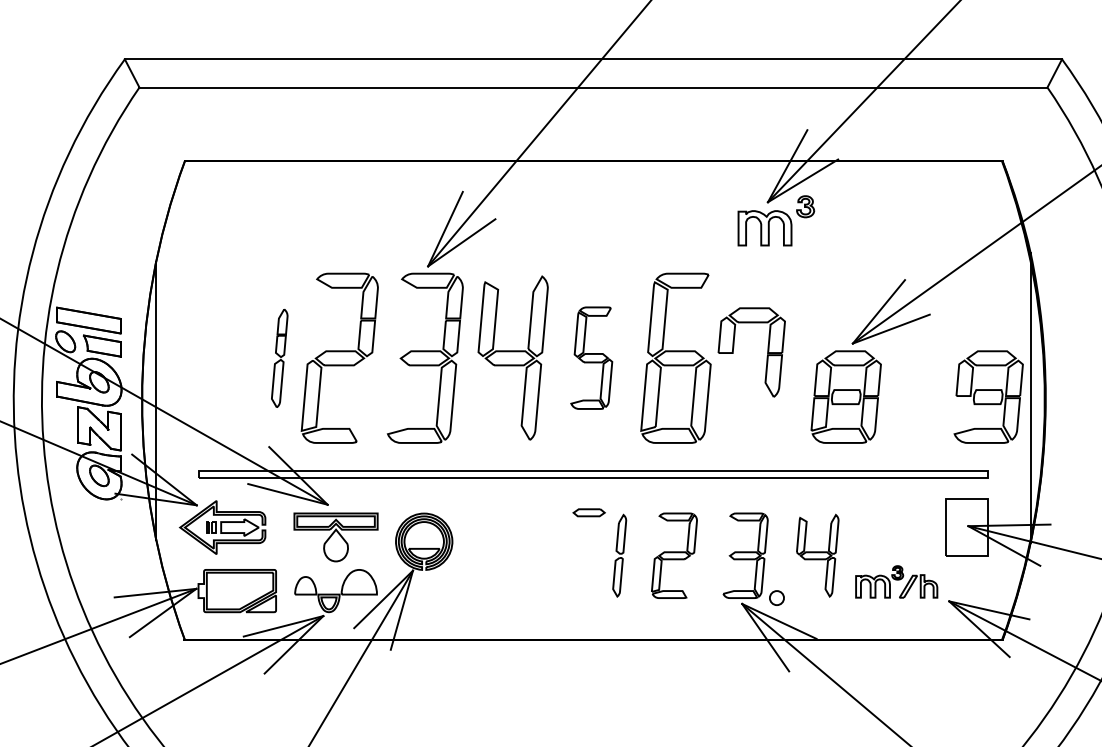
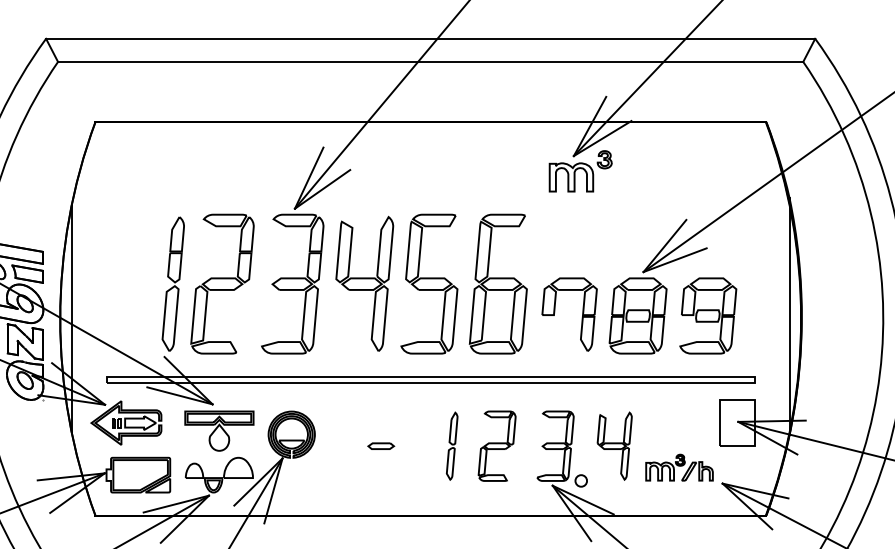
part: (766, 356) -> (581, 317), moved
part: (591, 357) -> (429, 283), size x1.67
part: (279, 358) -> (172, 284), size x1.67
part: (988, 396) -> (708, 315), moved
part: (588, 512) -> (380, 445), moved

